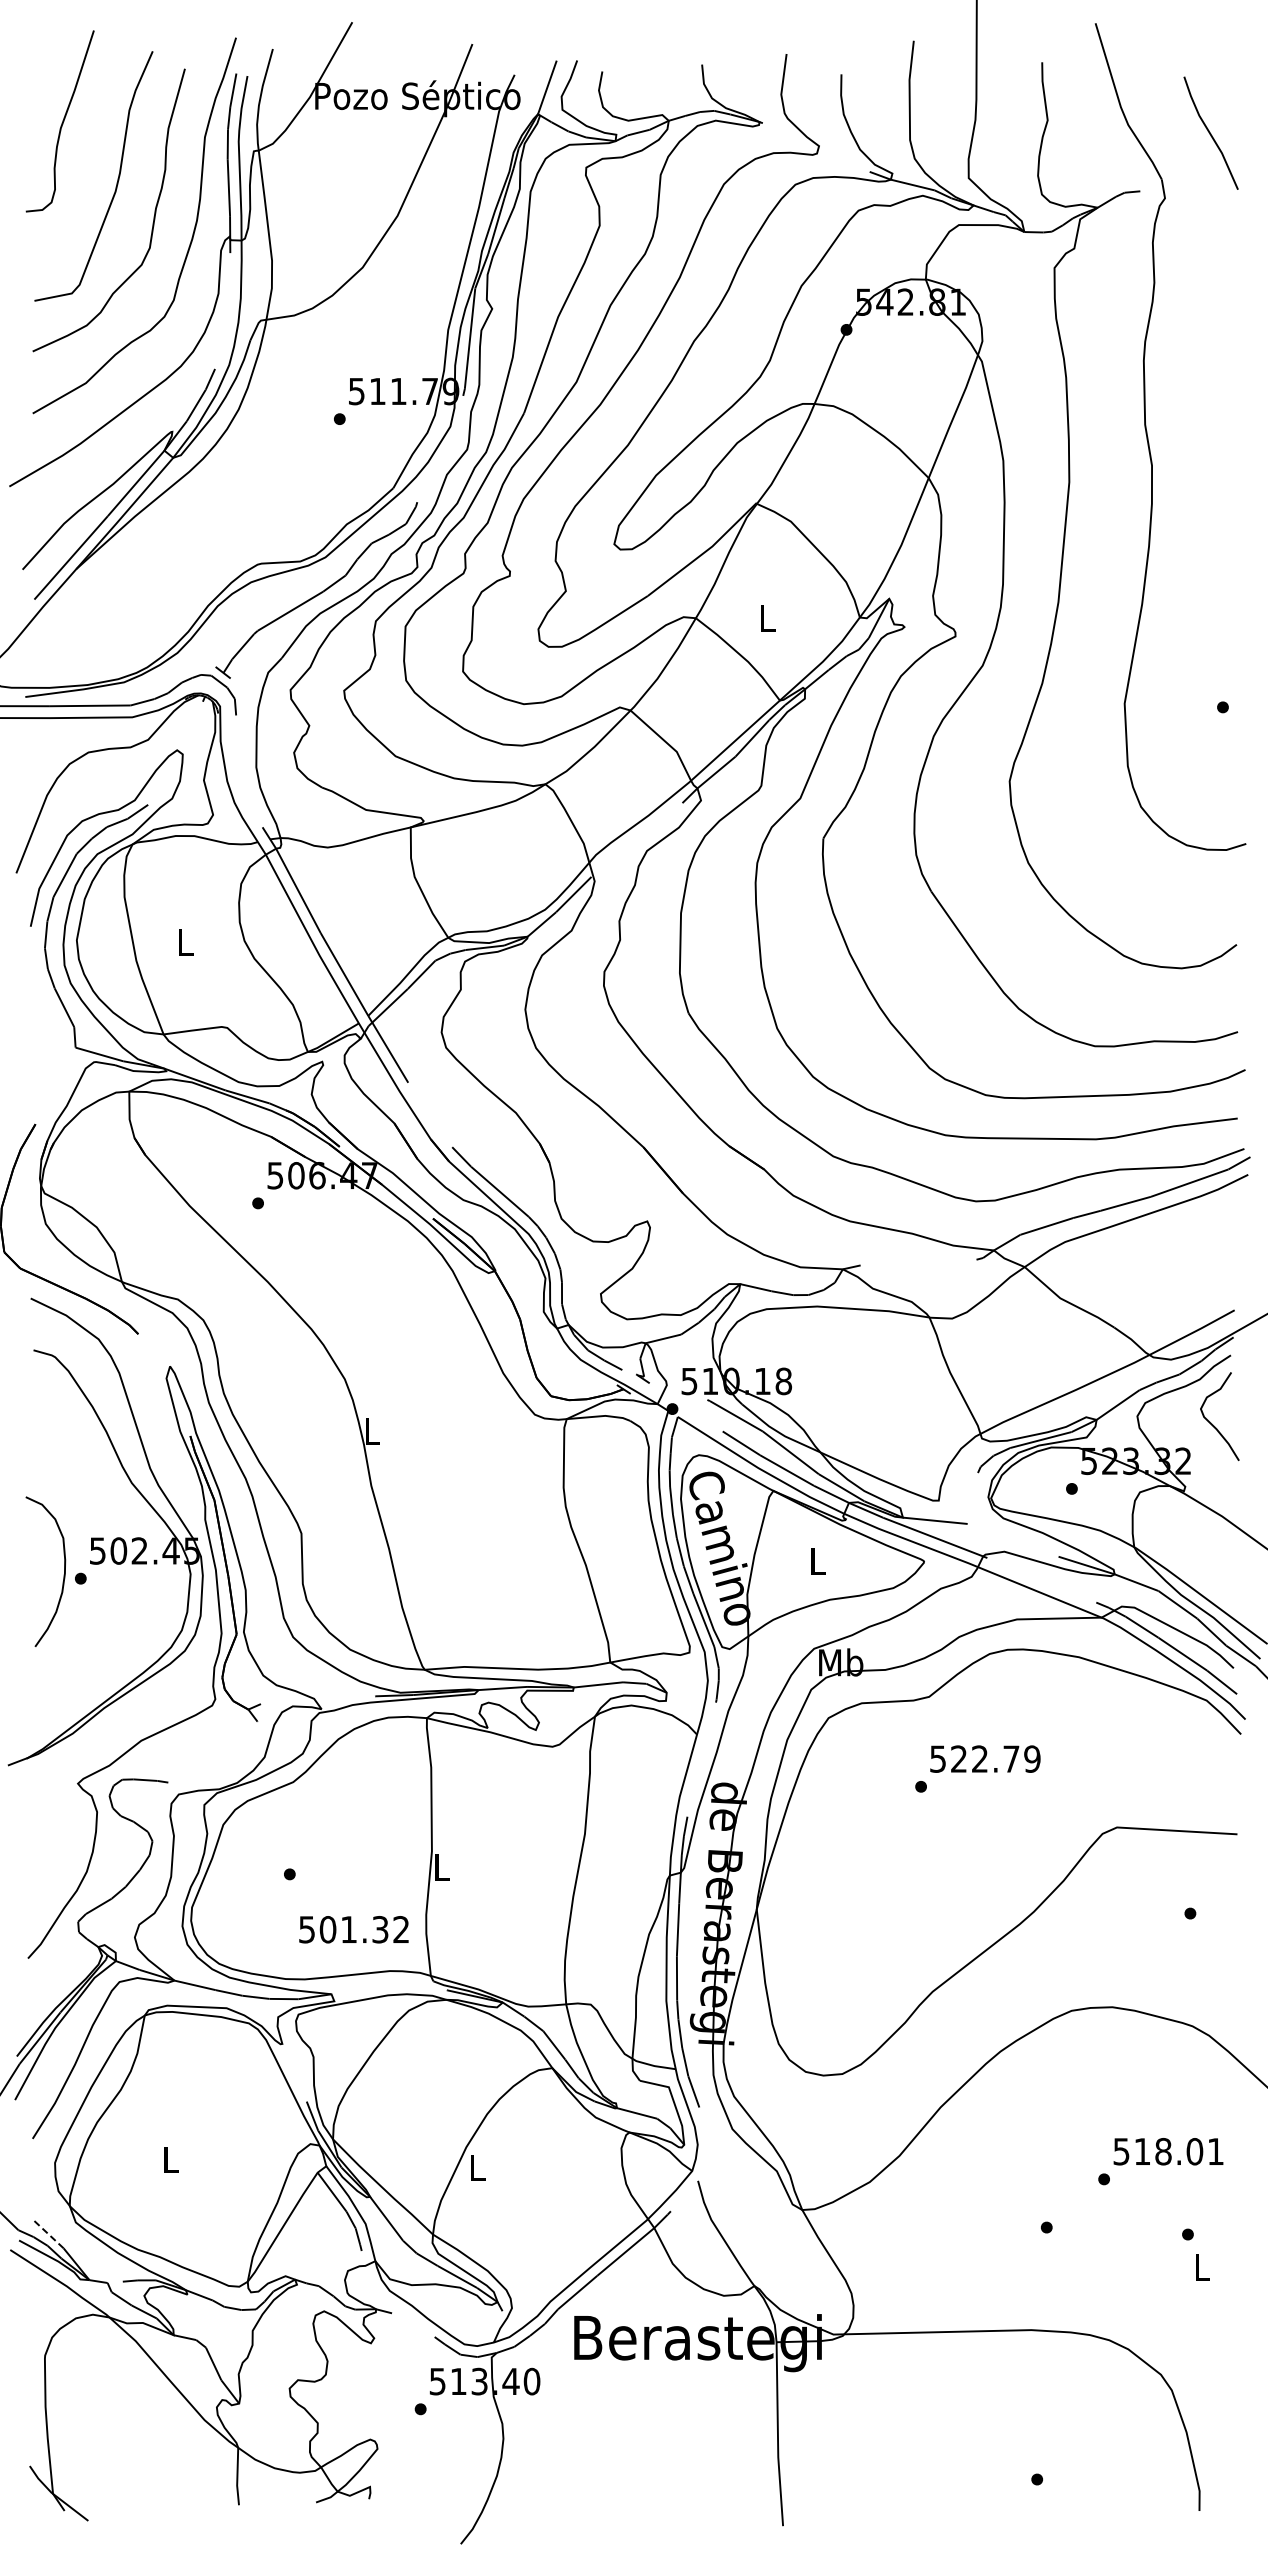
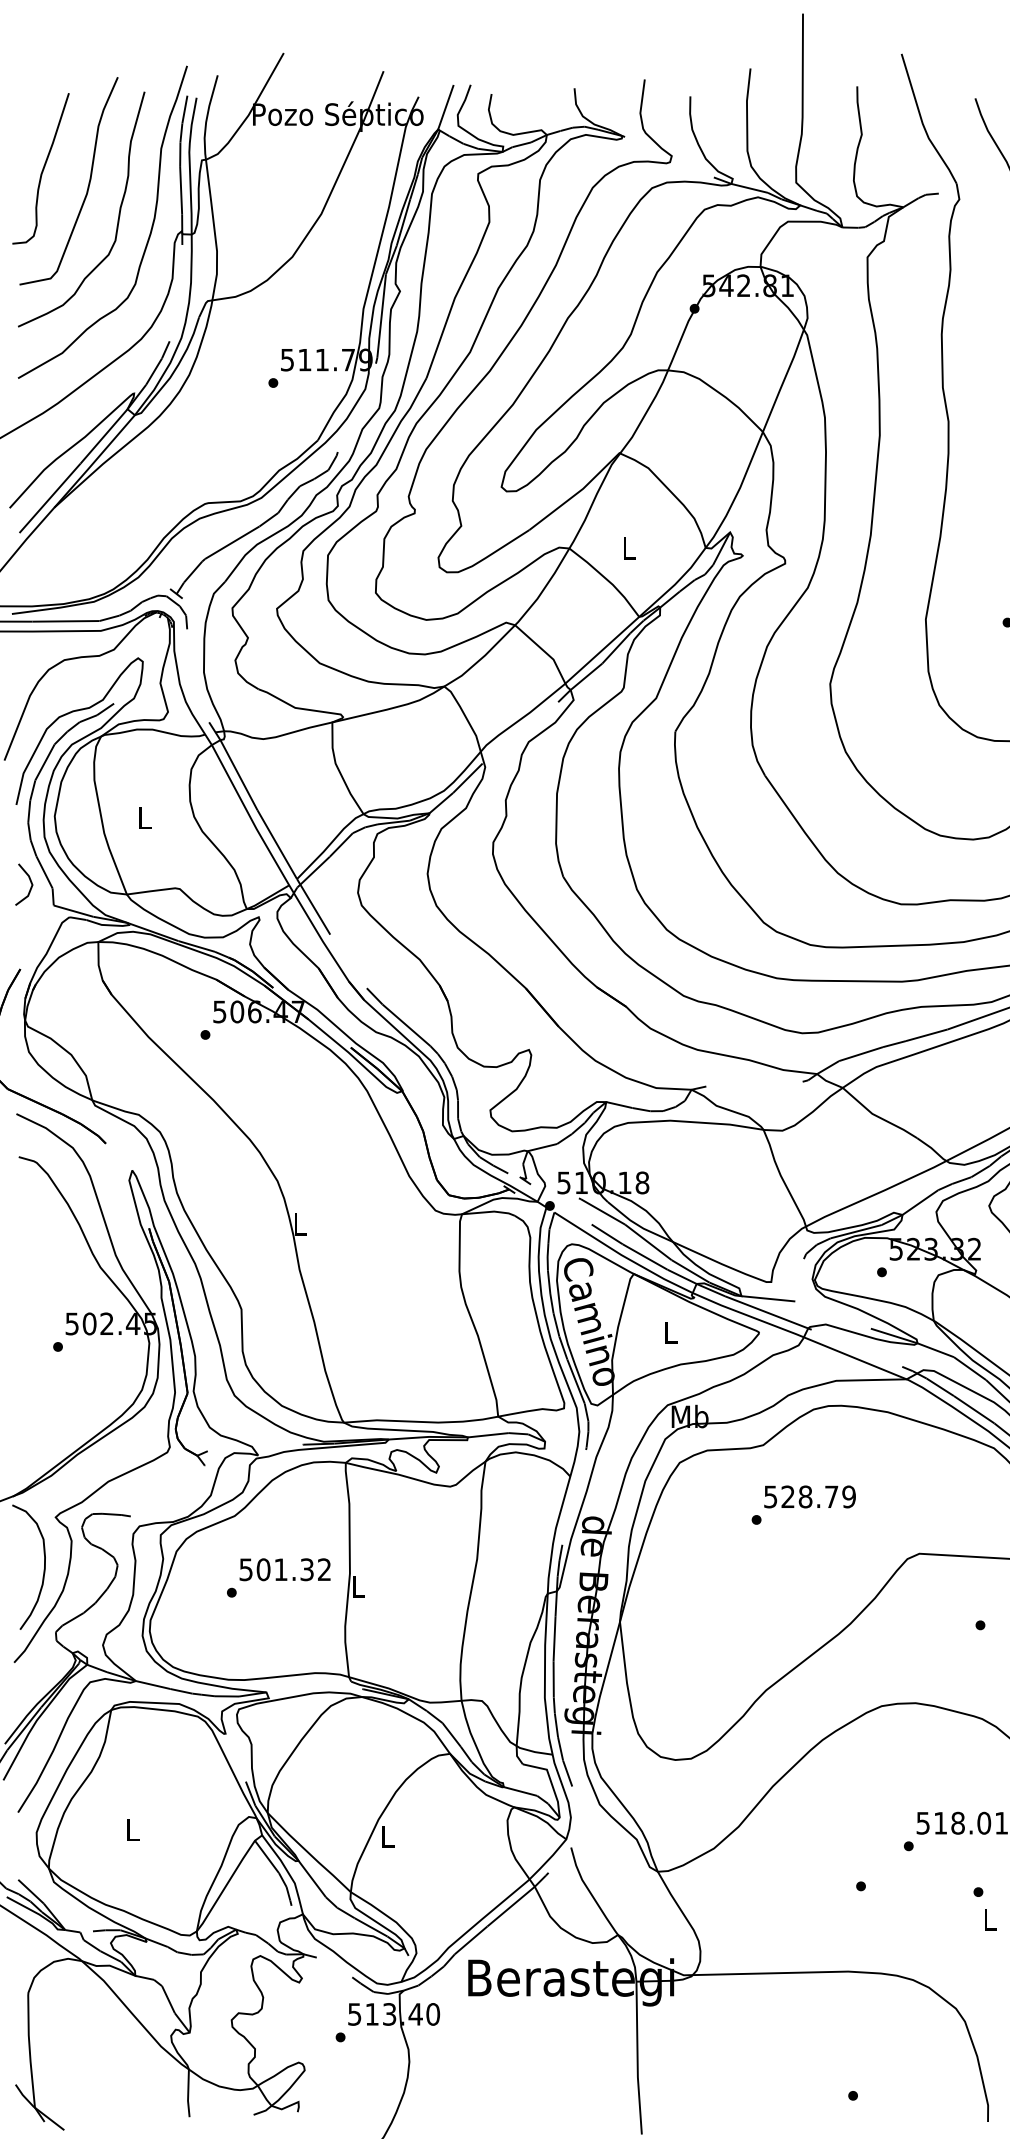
curve: (61, 123) -> (42, 170), moved
line: (47, 1019) -> (30, 882), added
curve: (63, 1574) -> (43, 1569), moved
text: (980, 1758) -> (805, 1496), 522.79 -> 528.79
text: (353, 1929) -> (284, 1569), moved
line: (47, 2233) -> (30, 1891), dashed -> solid

